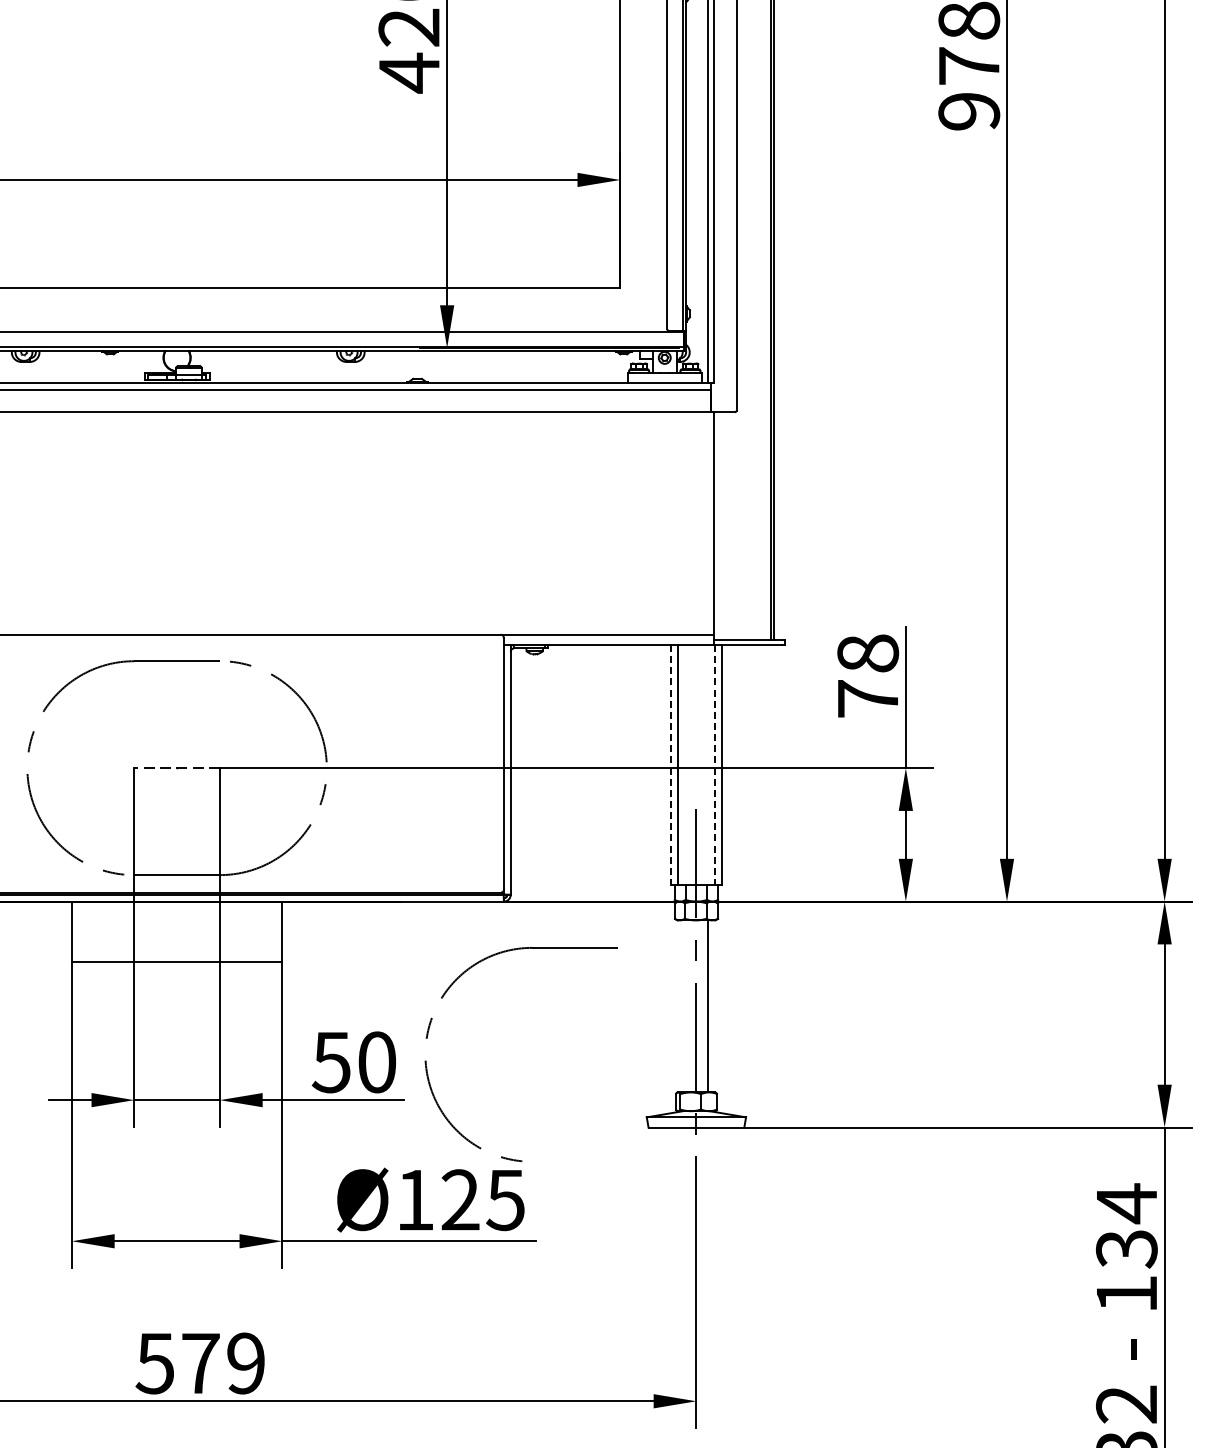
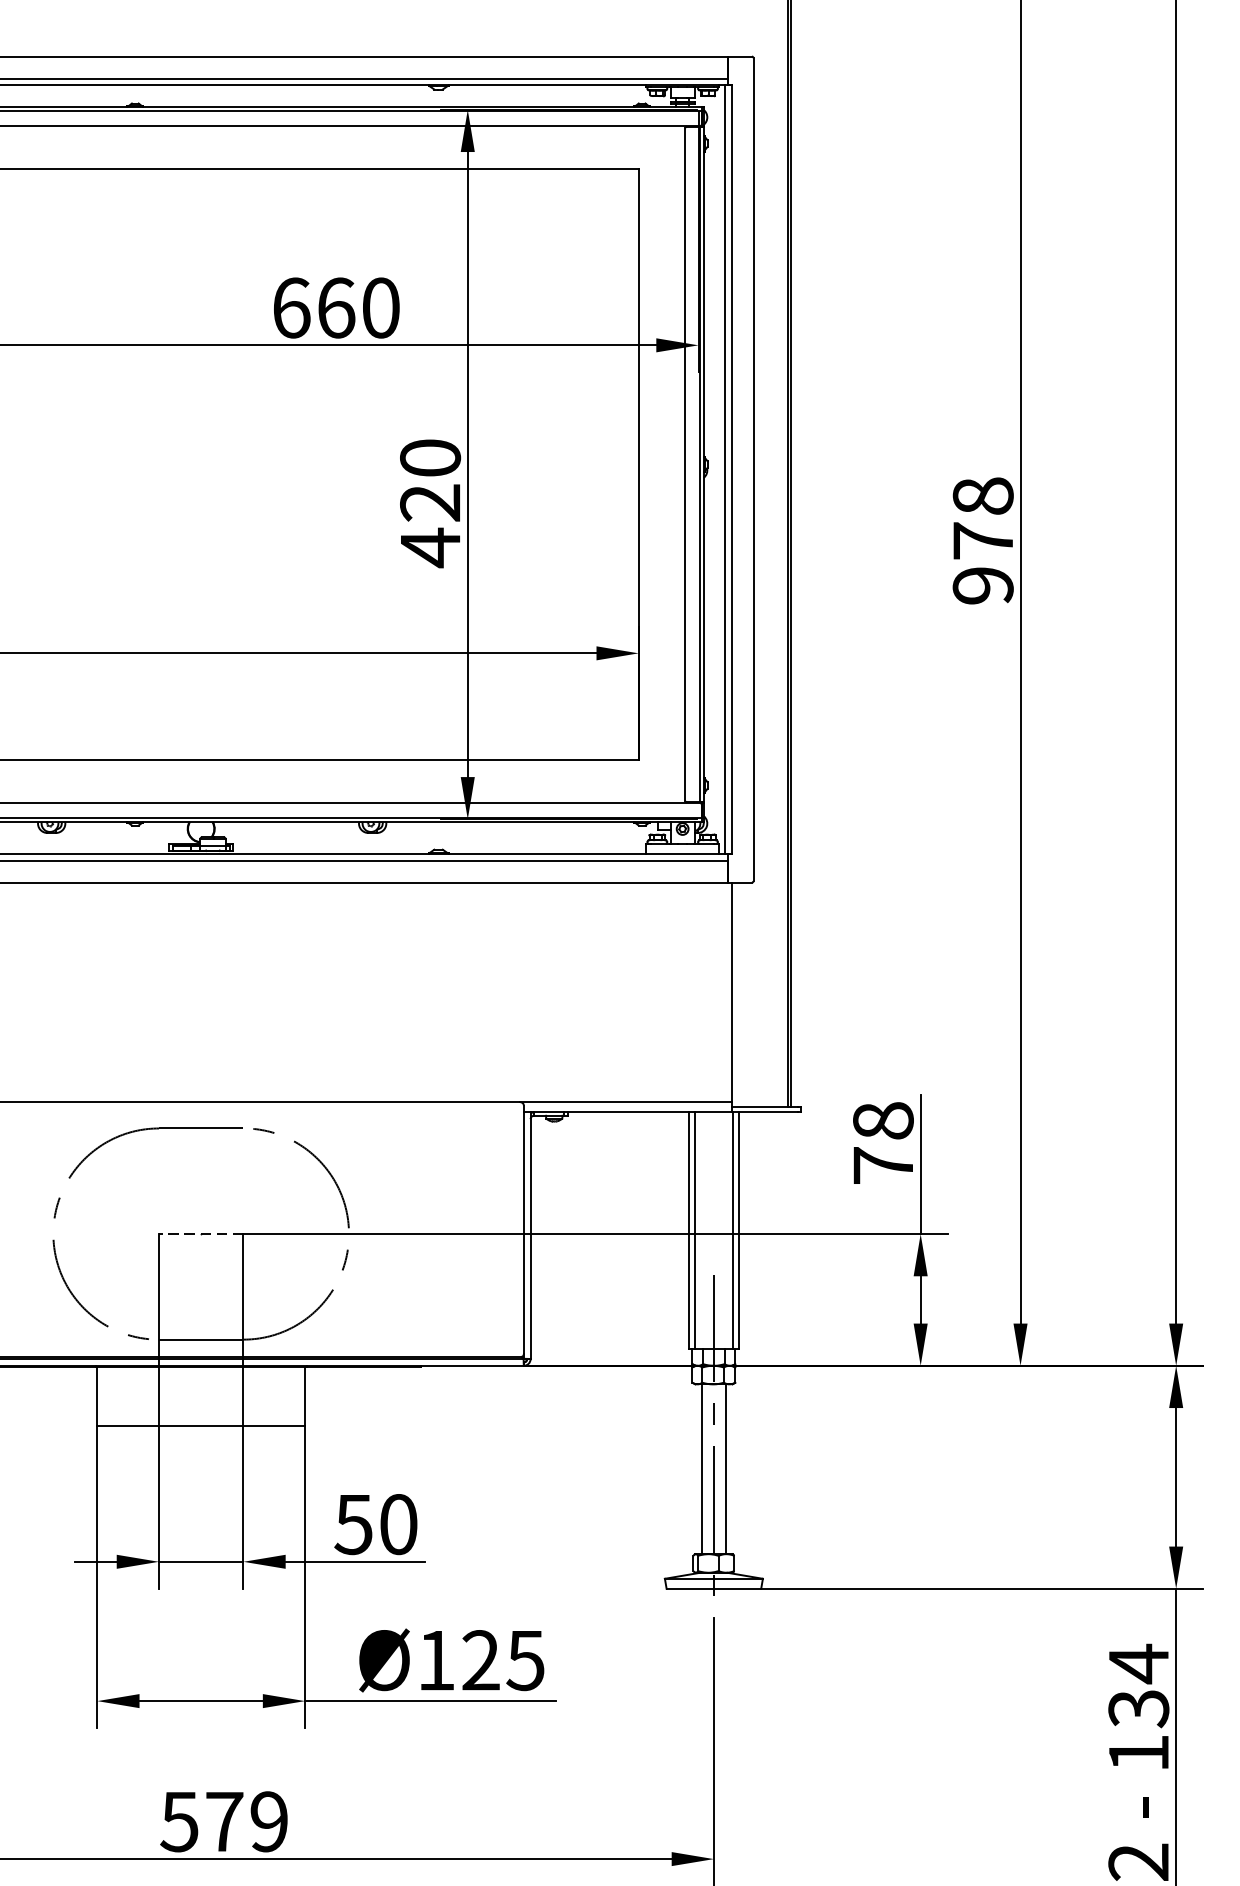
line: (670, 765) -> (688, 1231), dashed -> solid
line: (715, 765) -> (732, 1231), dashed -> solid
line: (684, 1006) -> (702, 1469), added
part: (428, 1035) -> (449, 1497), removed

